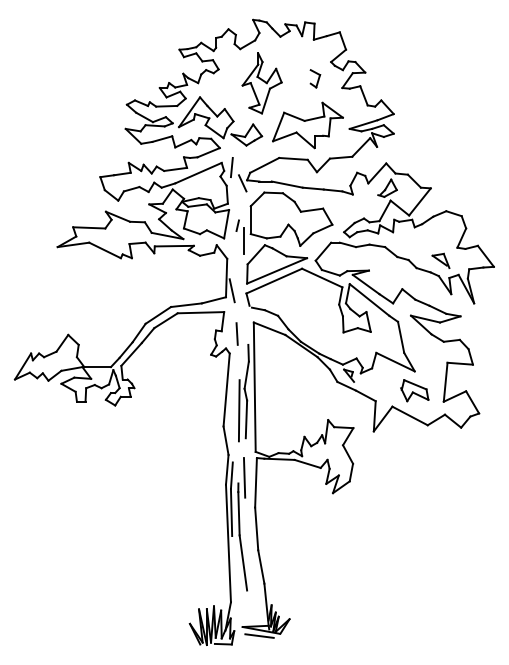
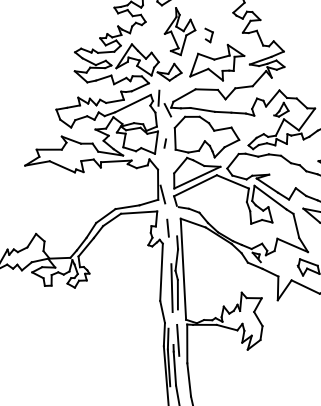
part: (315, 78) -> (209, 35), moved
line: (243, 240) -> (170, 154), removed

